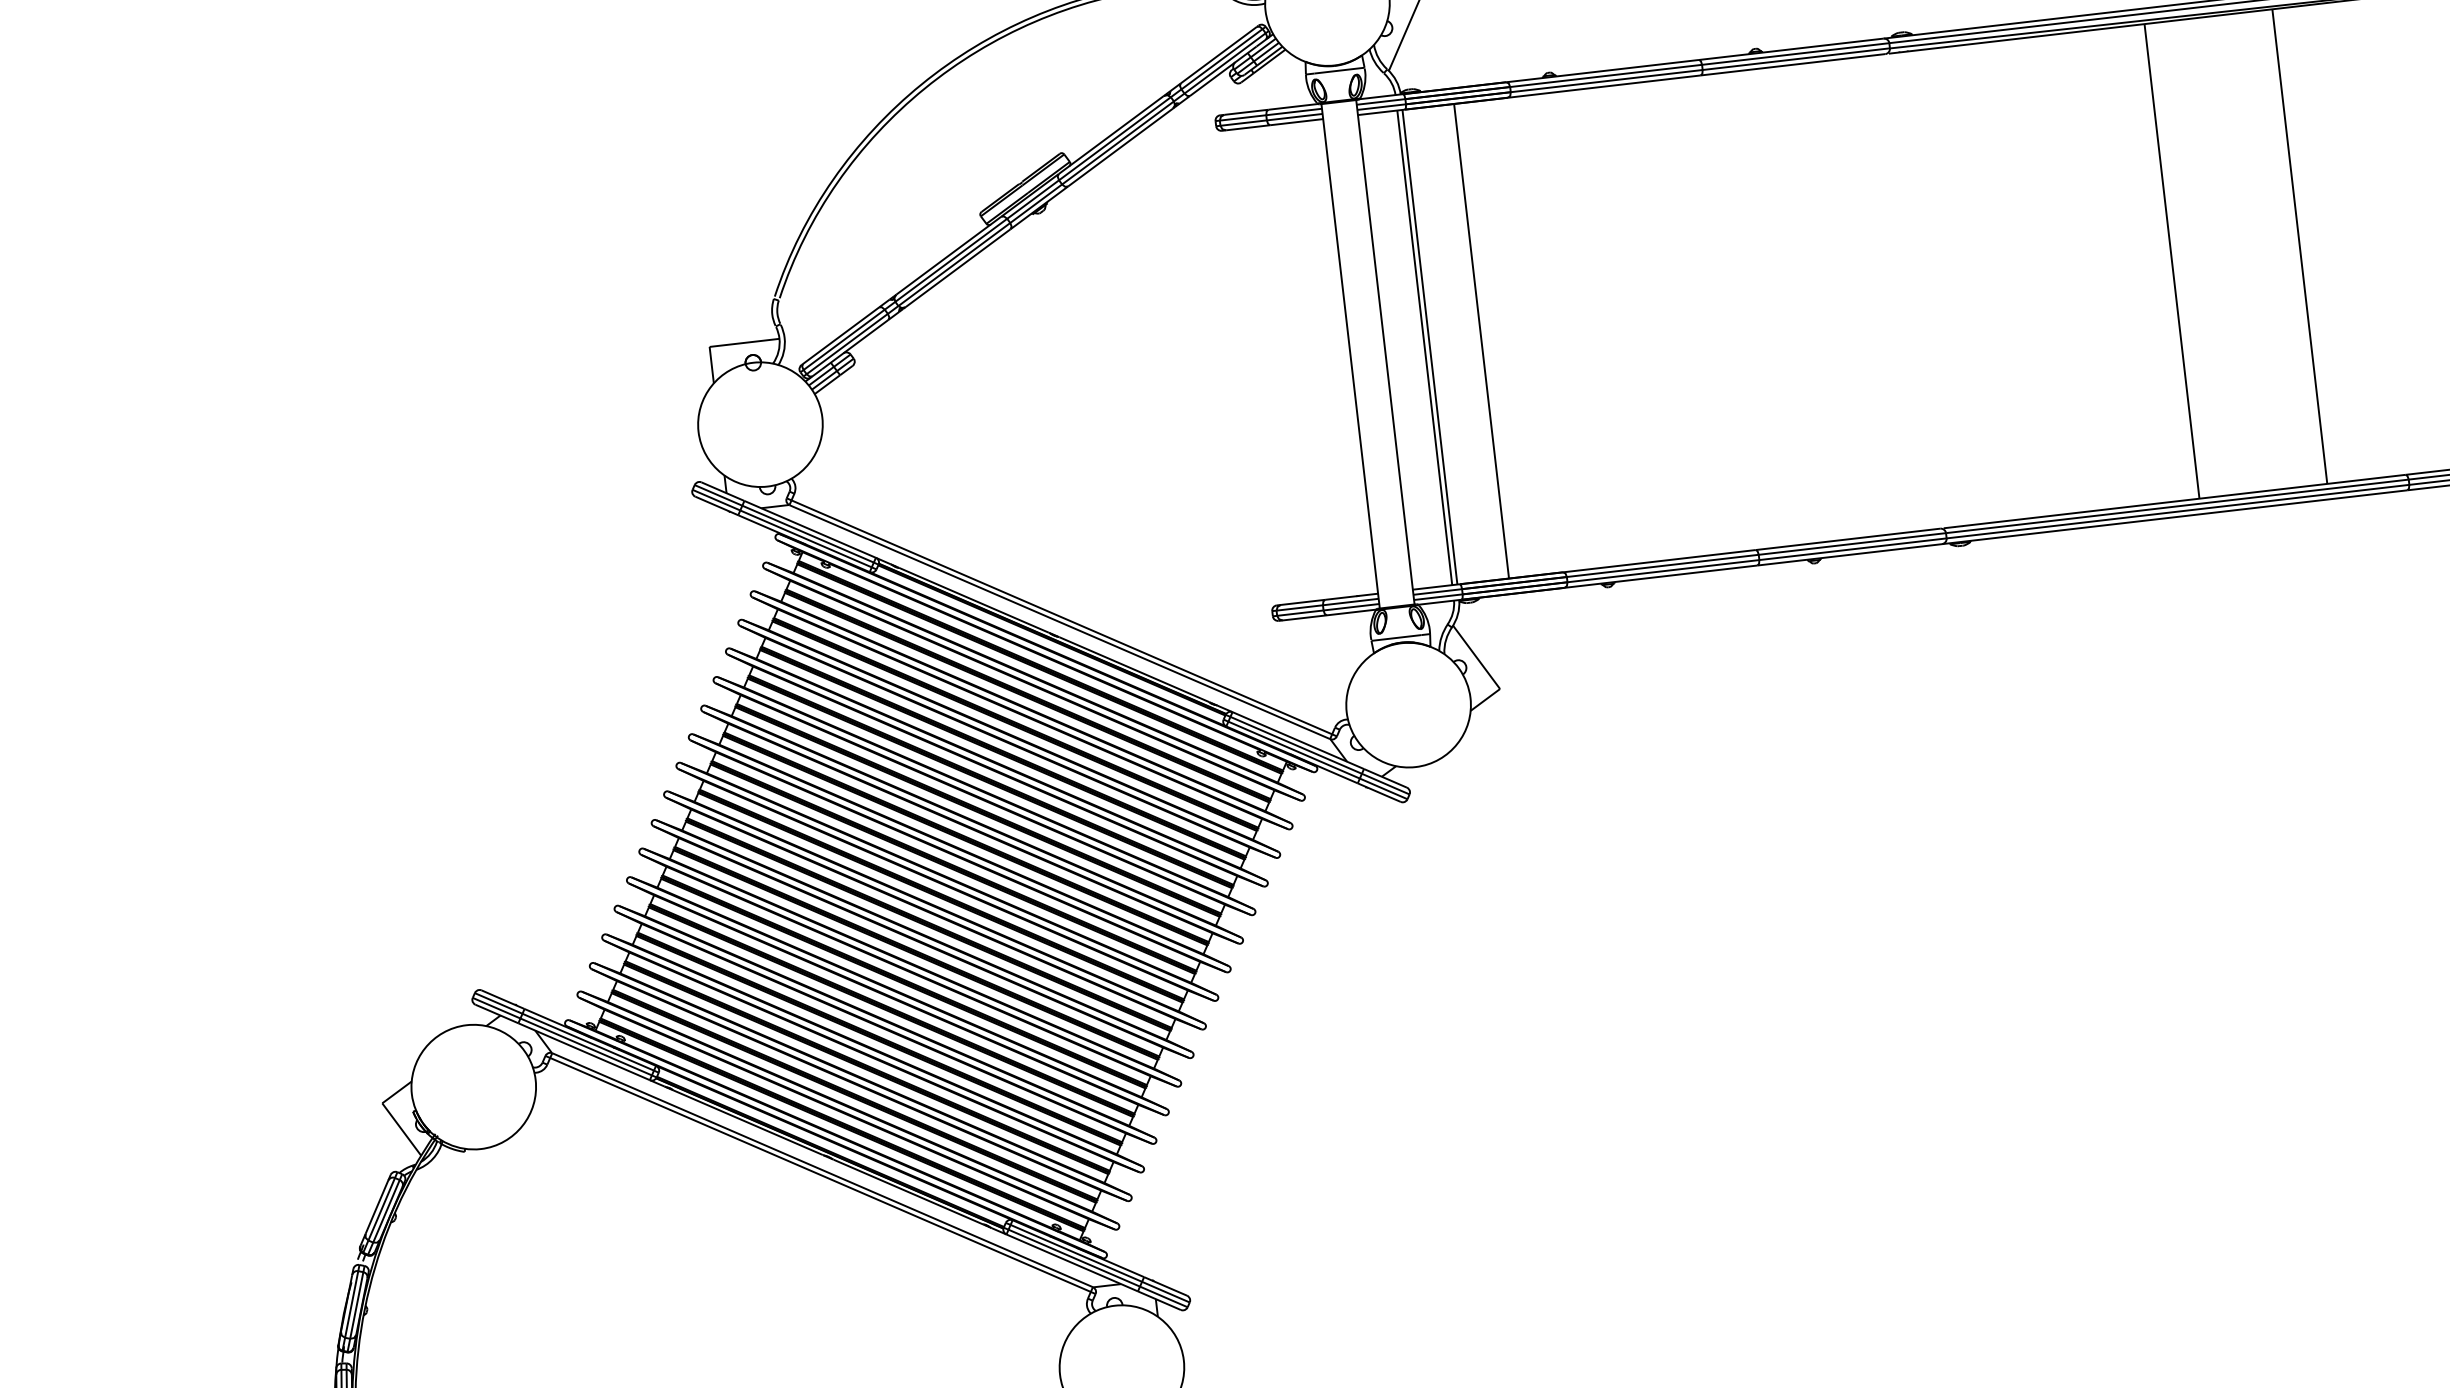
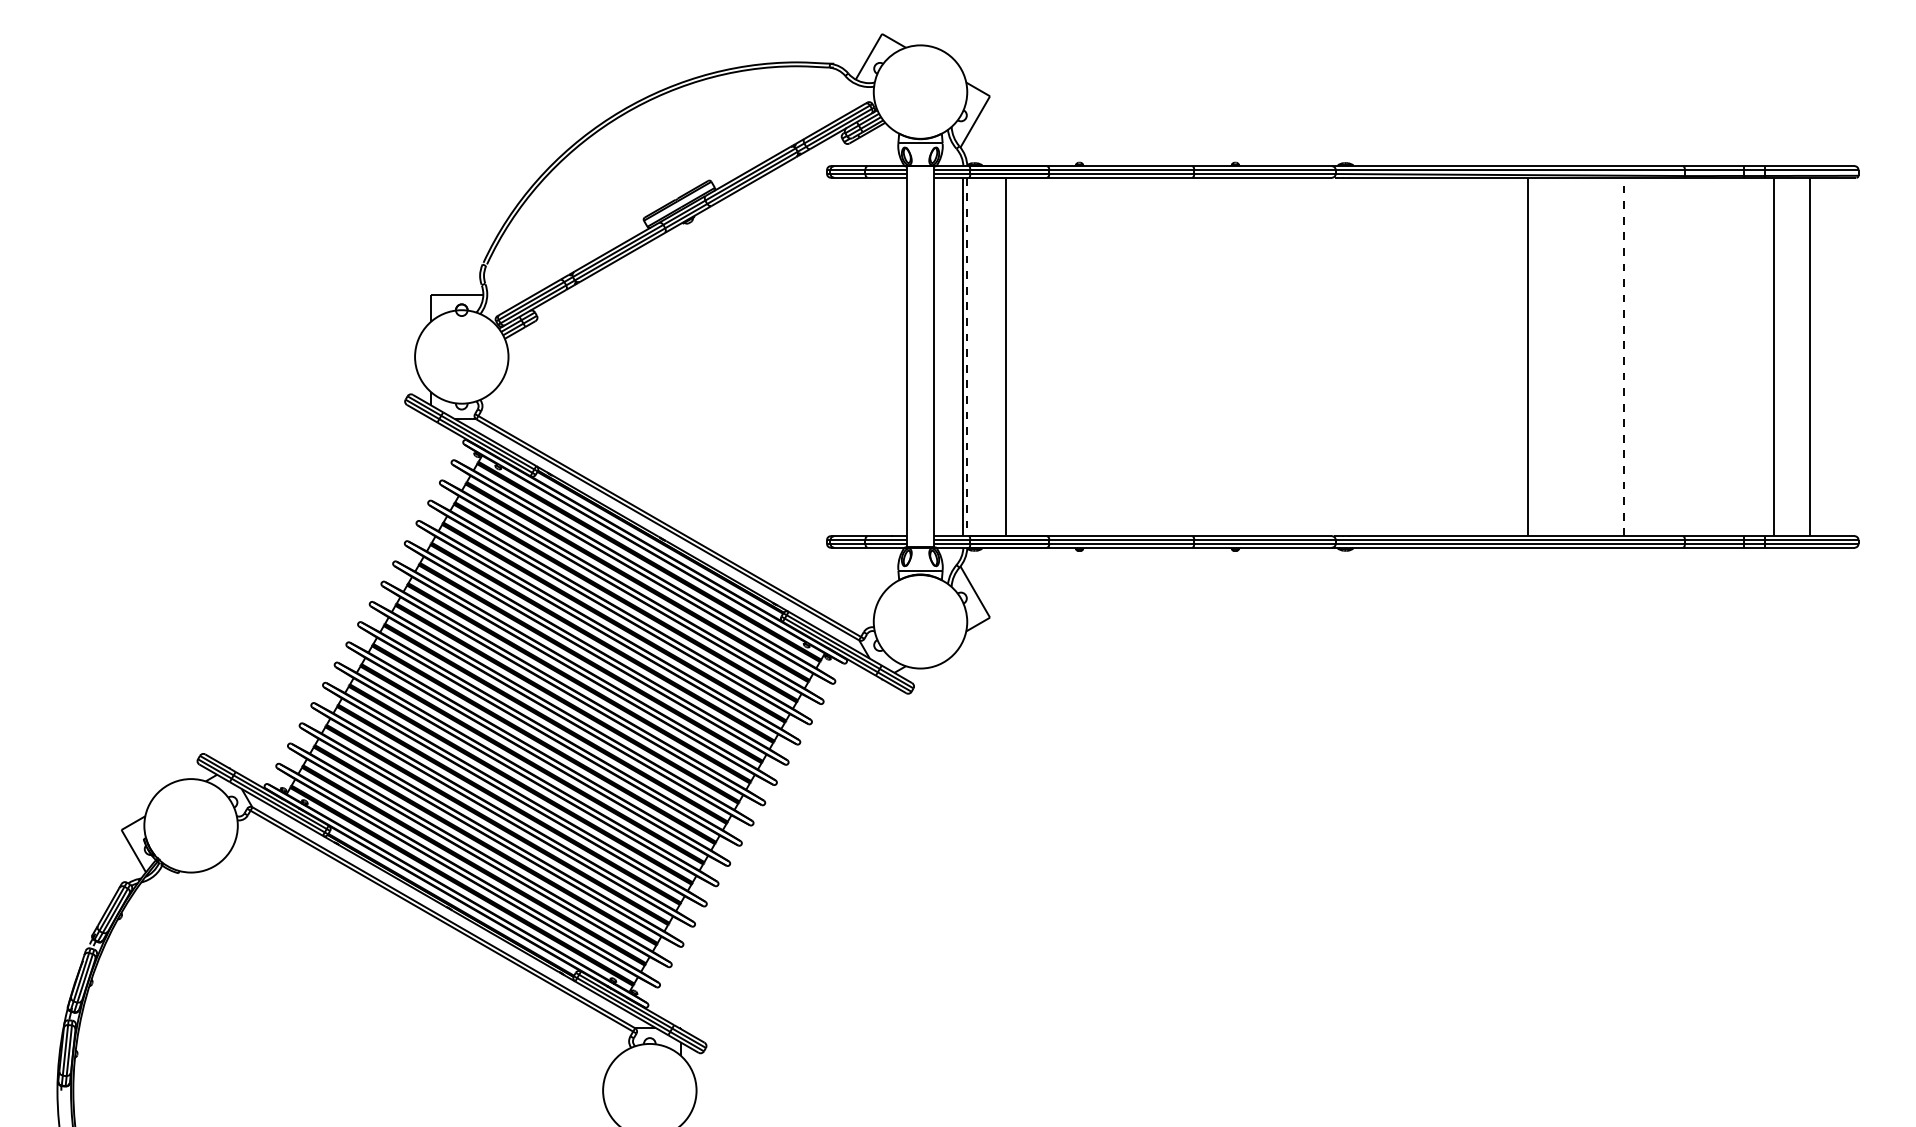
line: (2300, 245) -> (1624, 356), solid -> dashed
line: (1430, 347) -> (967, 357), solid -> dashed

